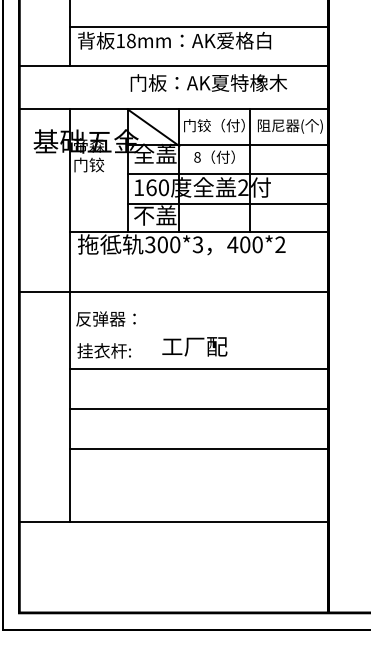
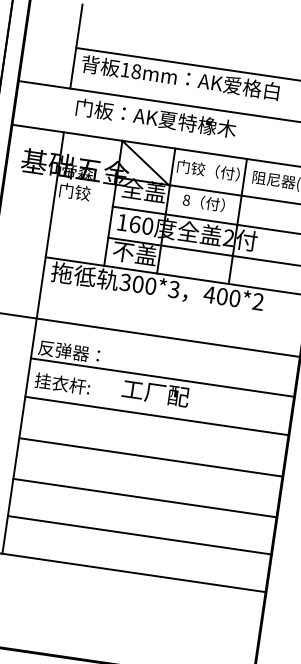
text: (208, 82) -> (155, 117), moved
line: (199, 330) -> (162, 377), added
line: (199, 485) -> (139, 535), added

